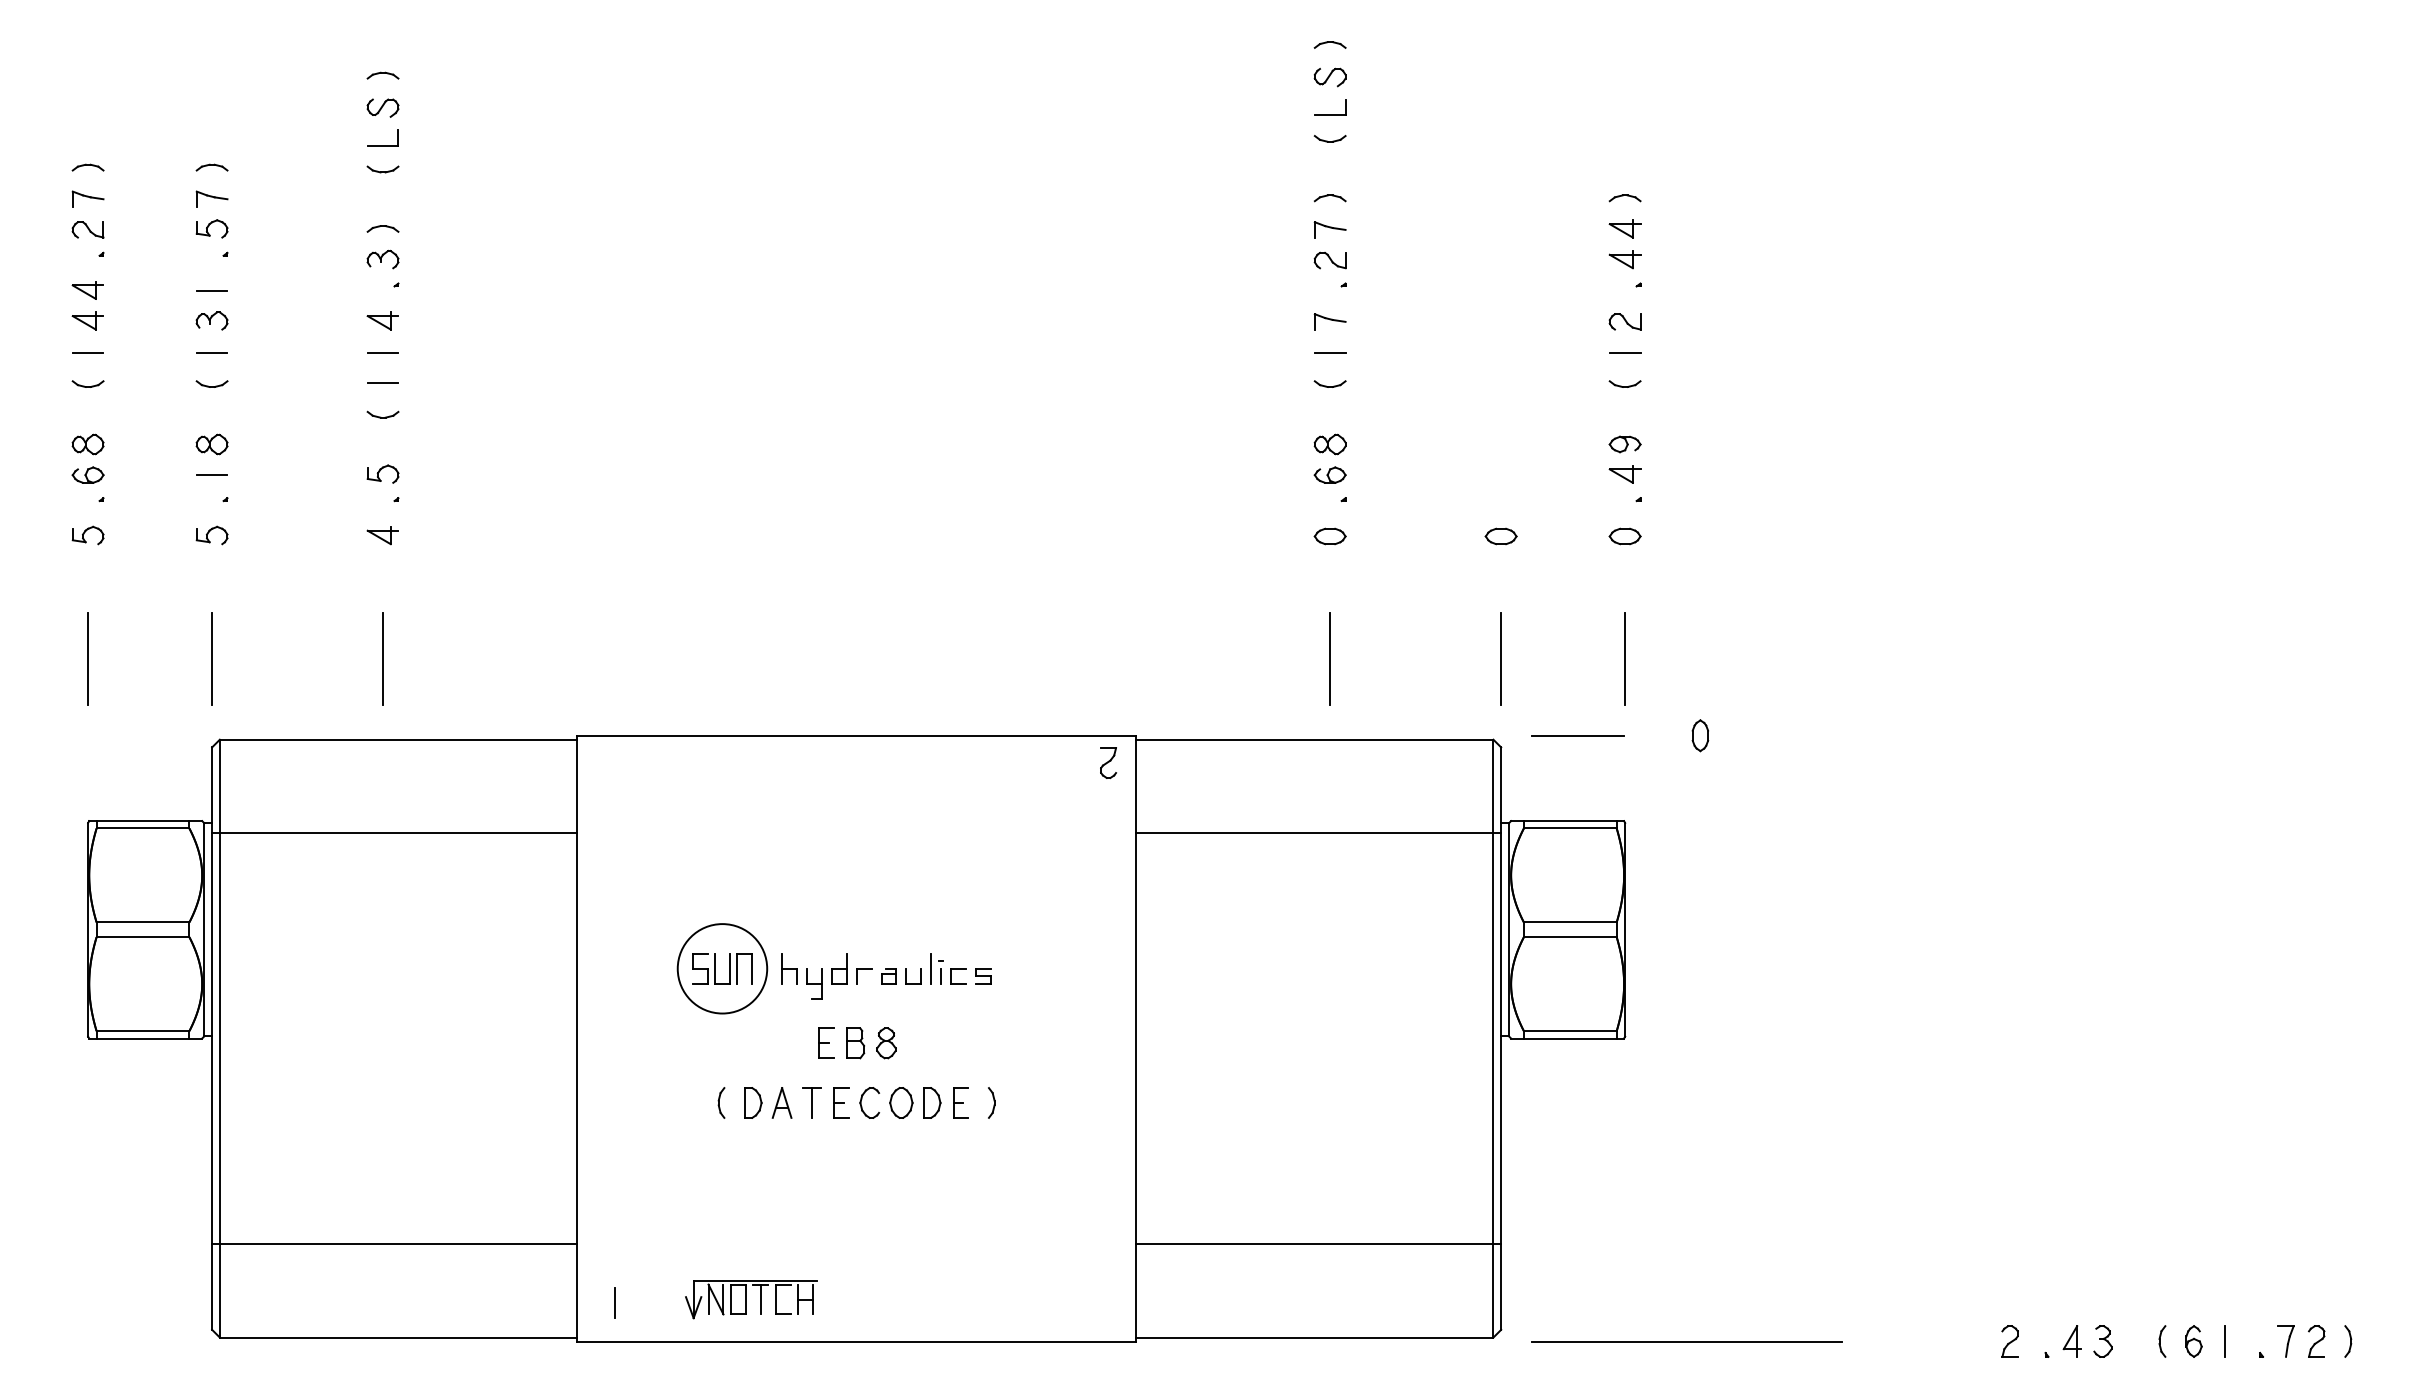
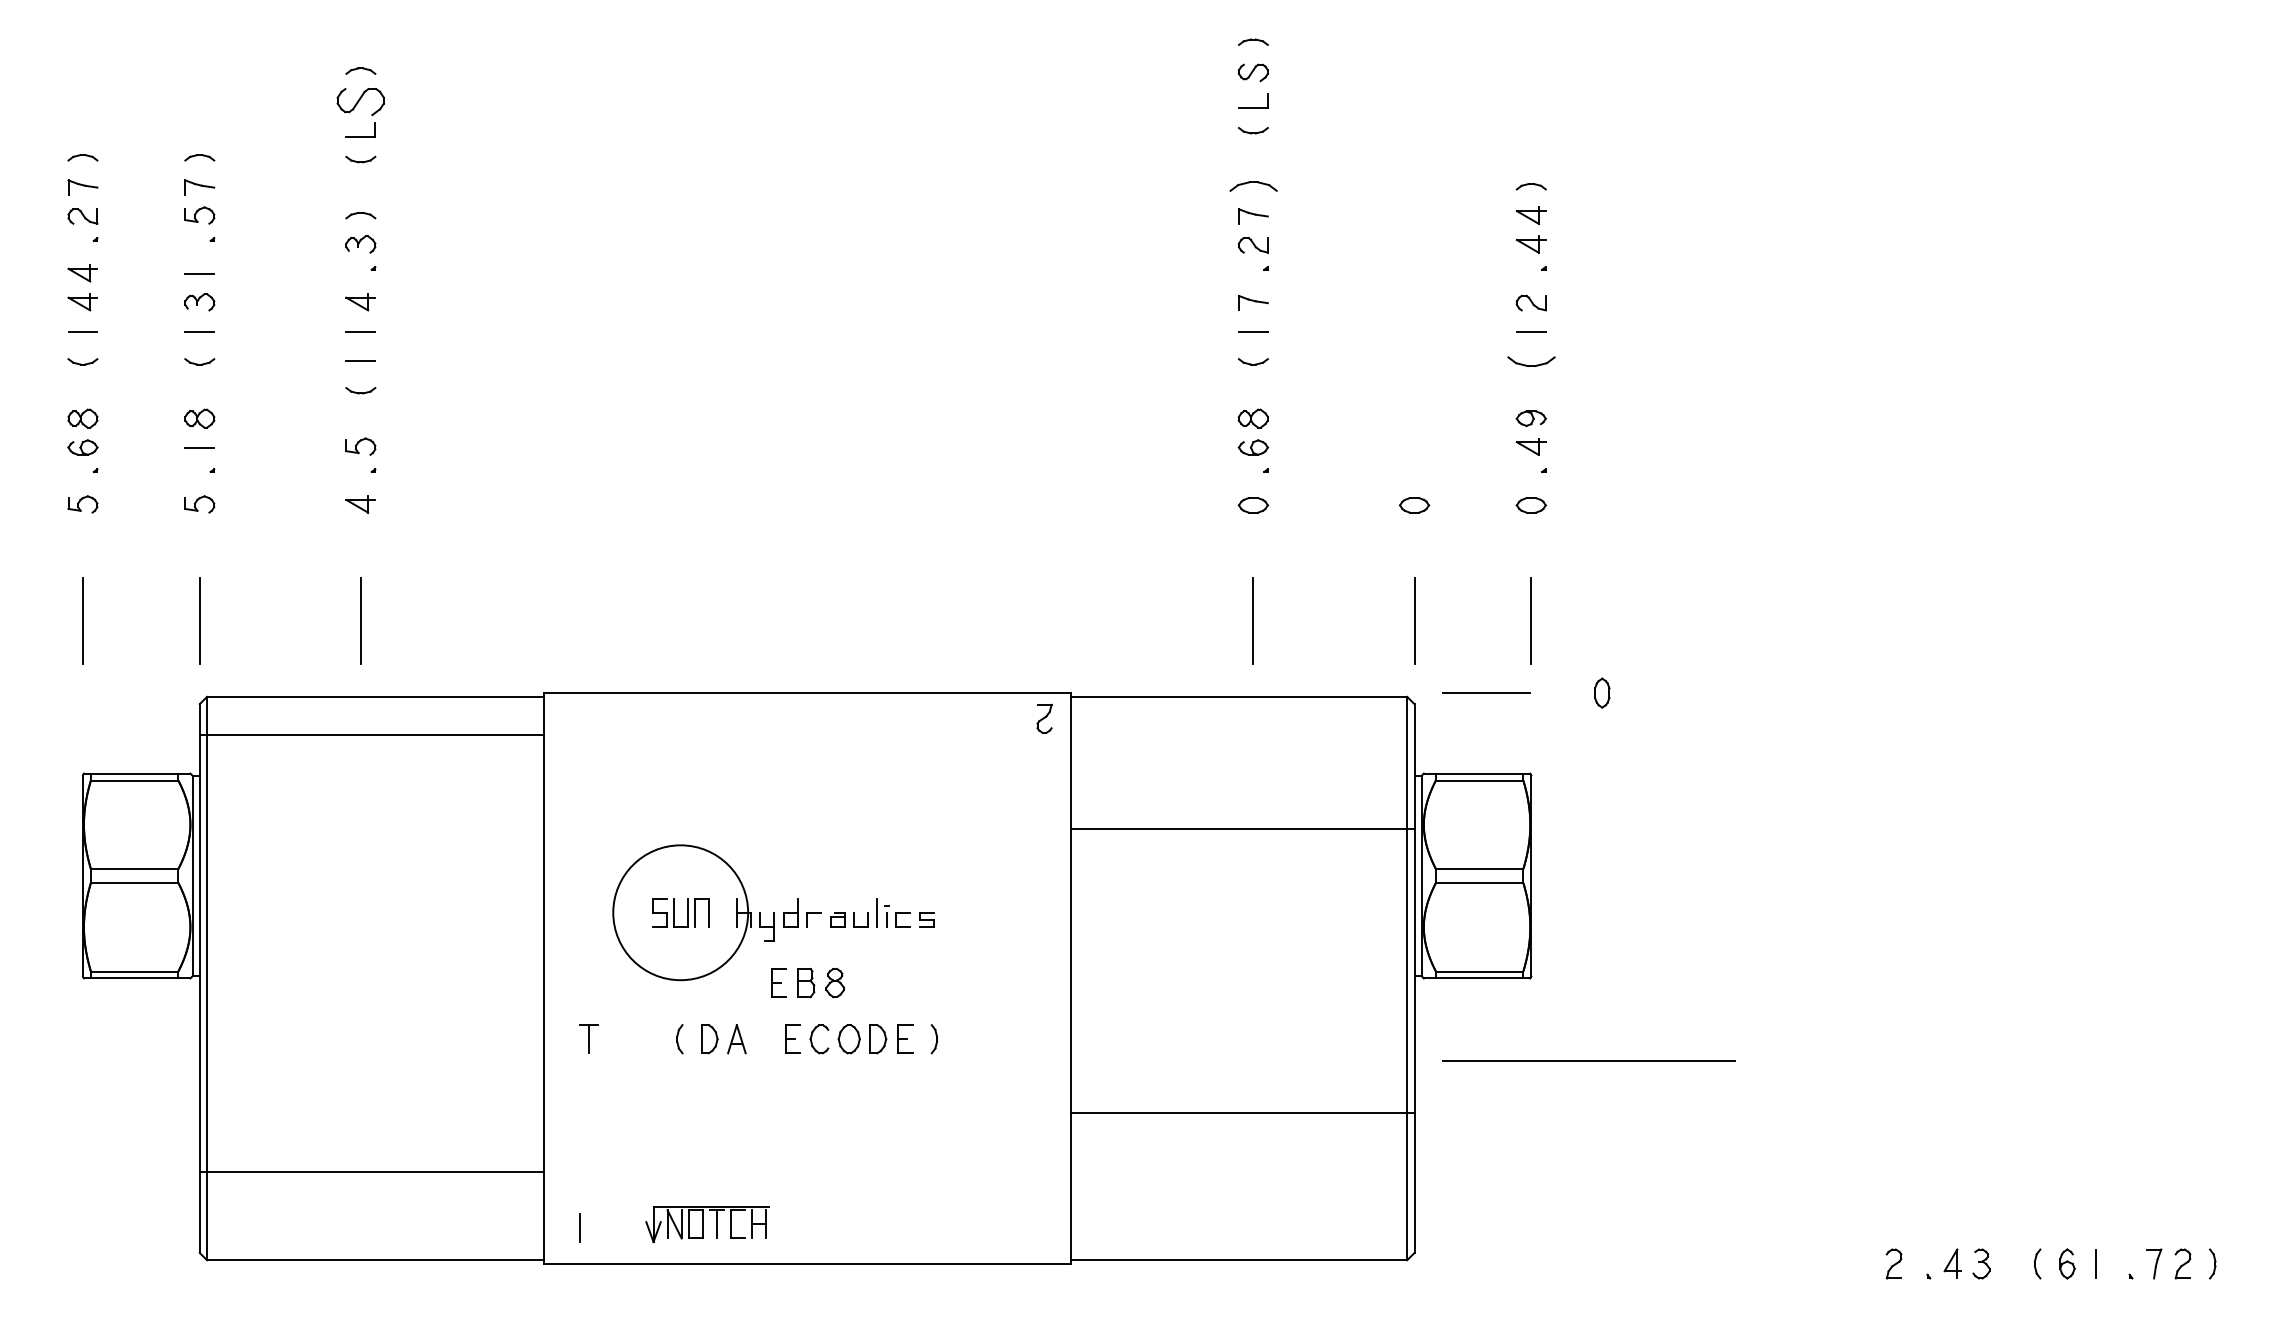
part: (382, 107) -> (360, 101), size x1.6
part: (1329, 198) -> (1252, 186), size x1.6
part: (1624, 383) -> (1530, 361), size x1.6
line: (394, 832) -> (371, 734), moved
line: (1318, 832) -> (1242, 828), moved
circle: (722, 968) -> (680, 912), size x1.6
part: (811, 1102) -> (588, 1038), moved
line: (1318, 1244) -> (1242, 1113), moved
line: (1685, 1340) -> (1588, 1060), moved

